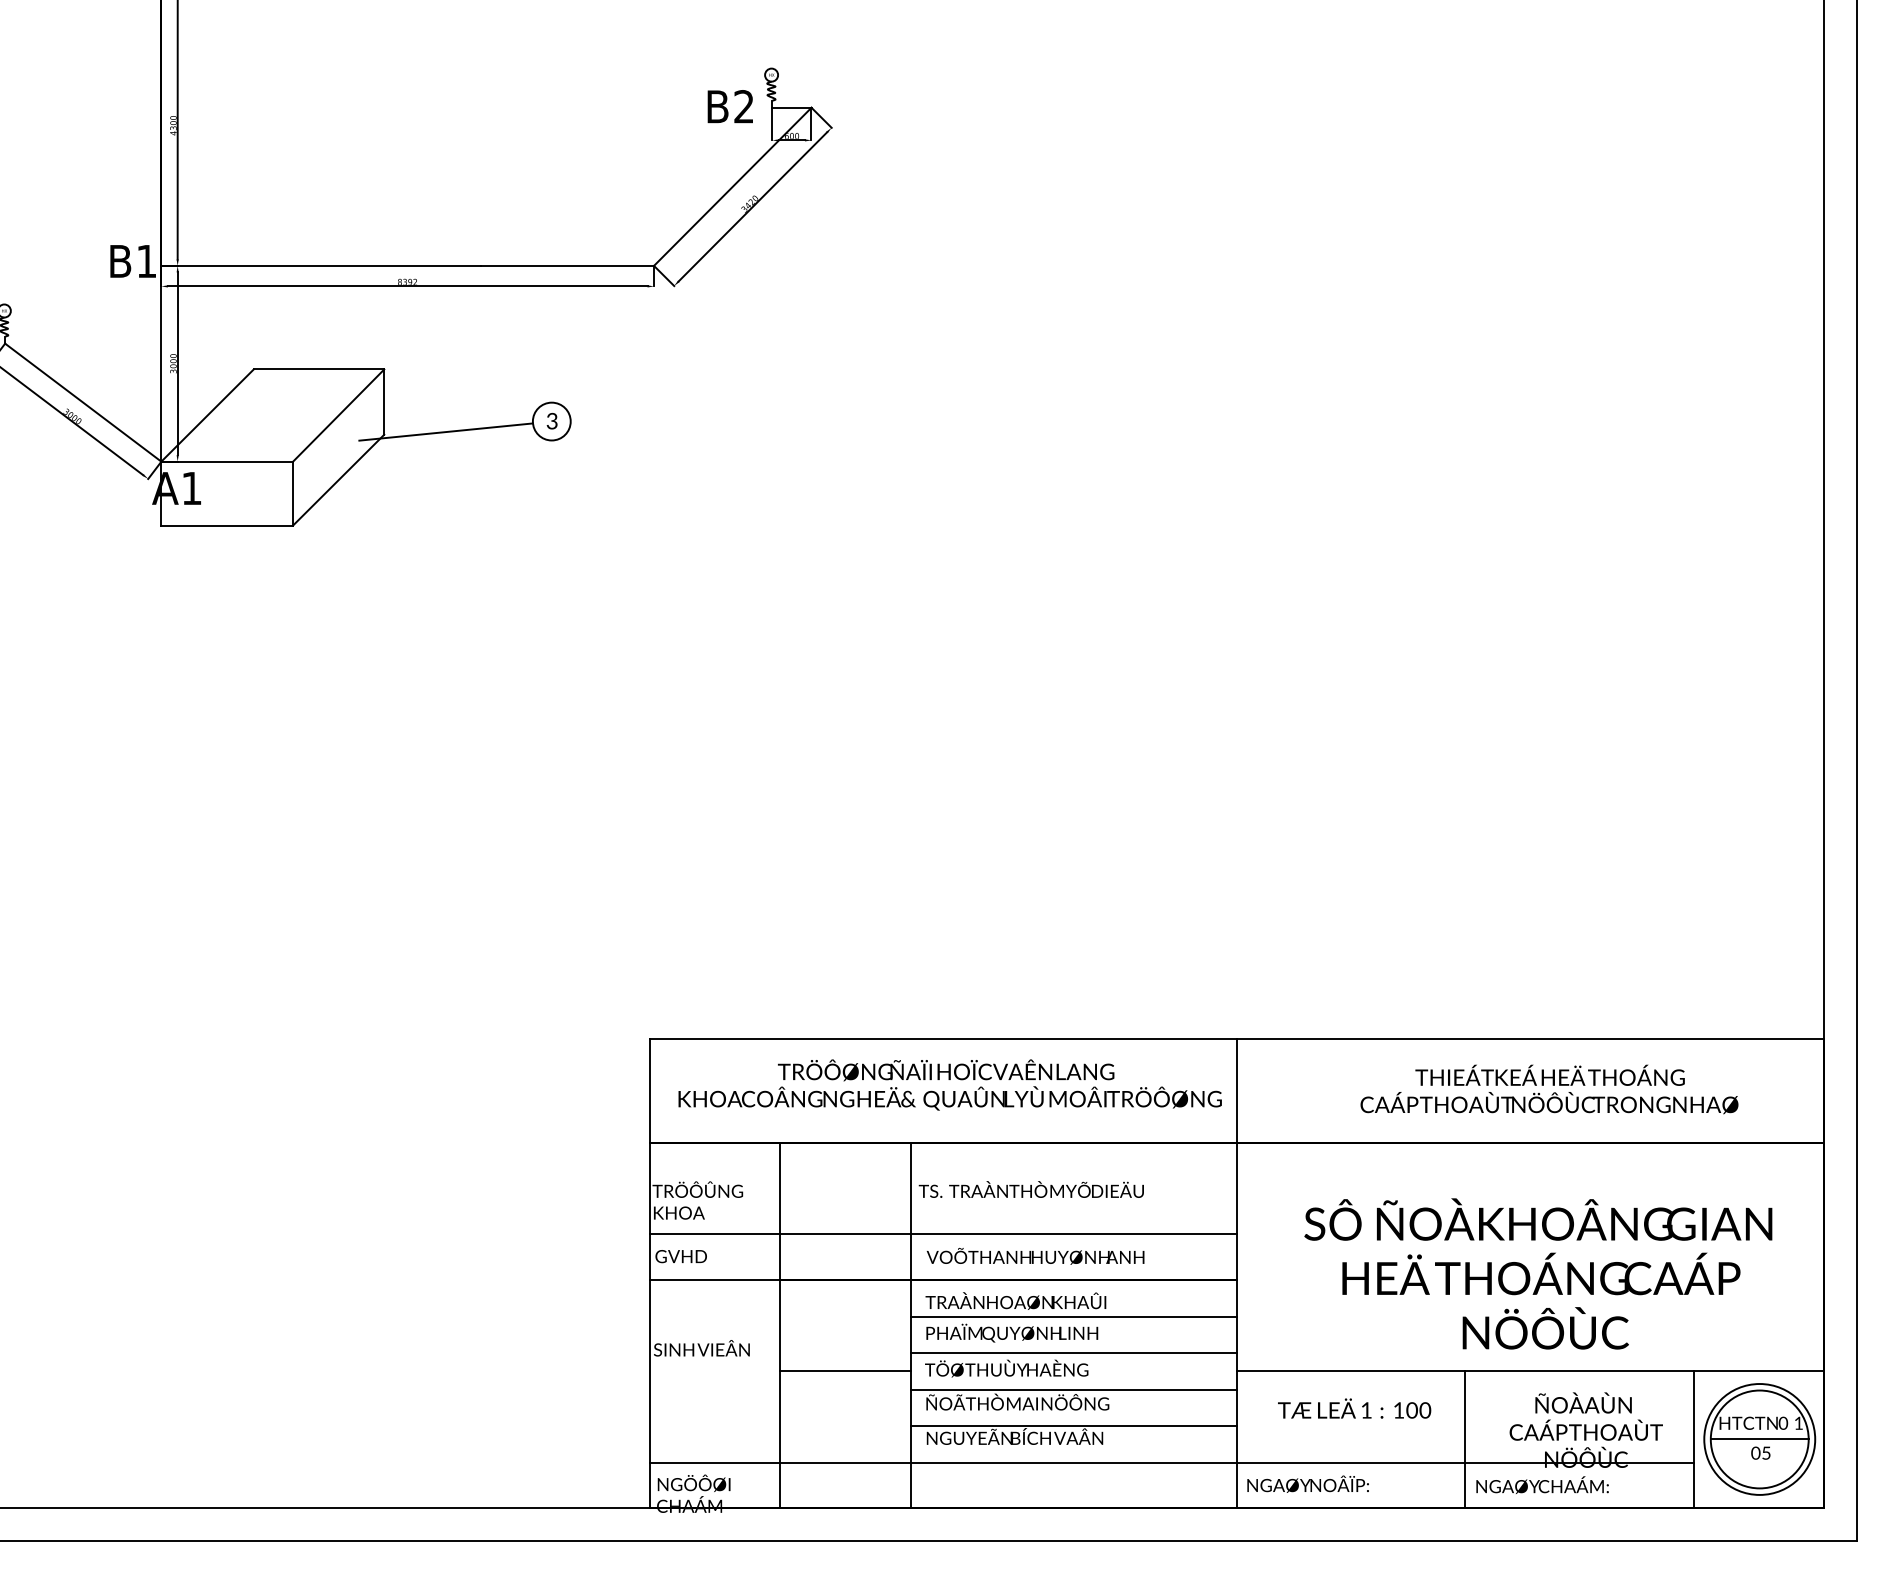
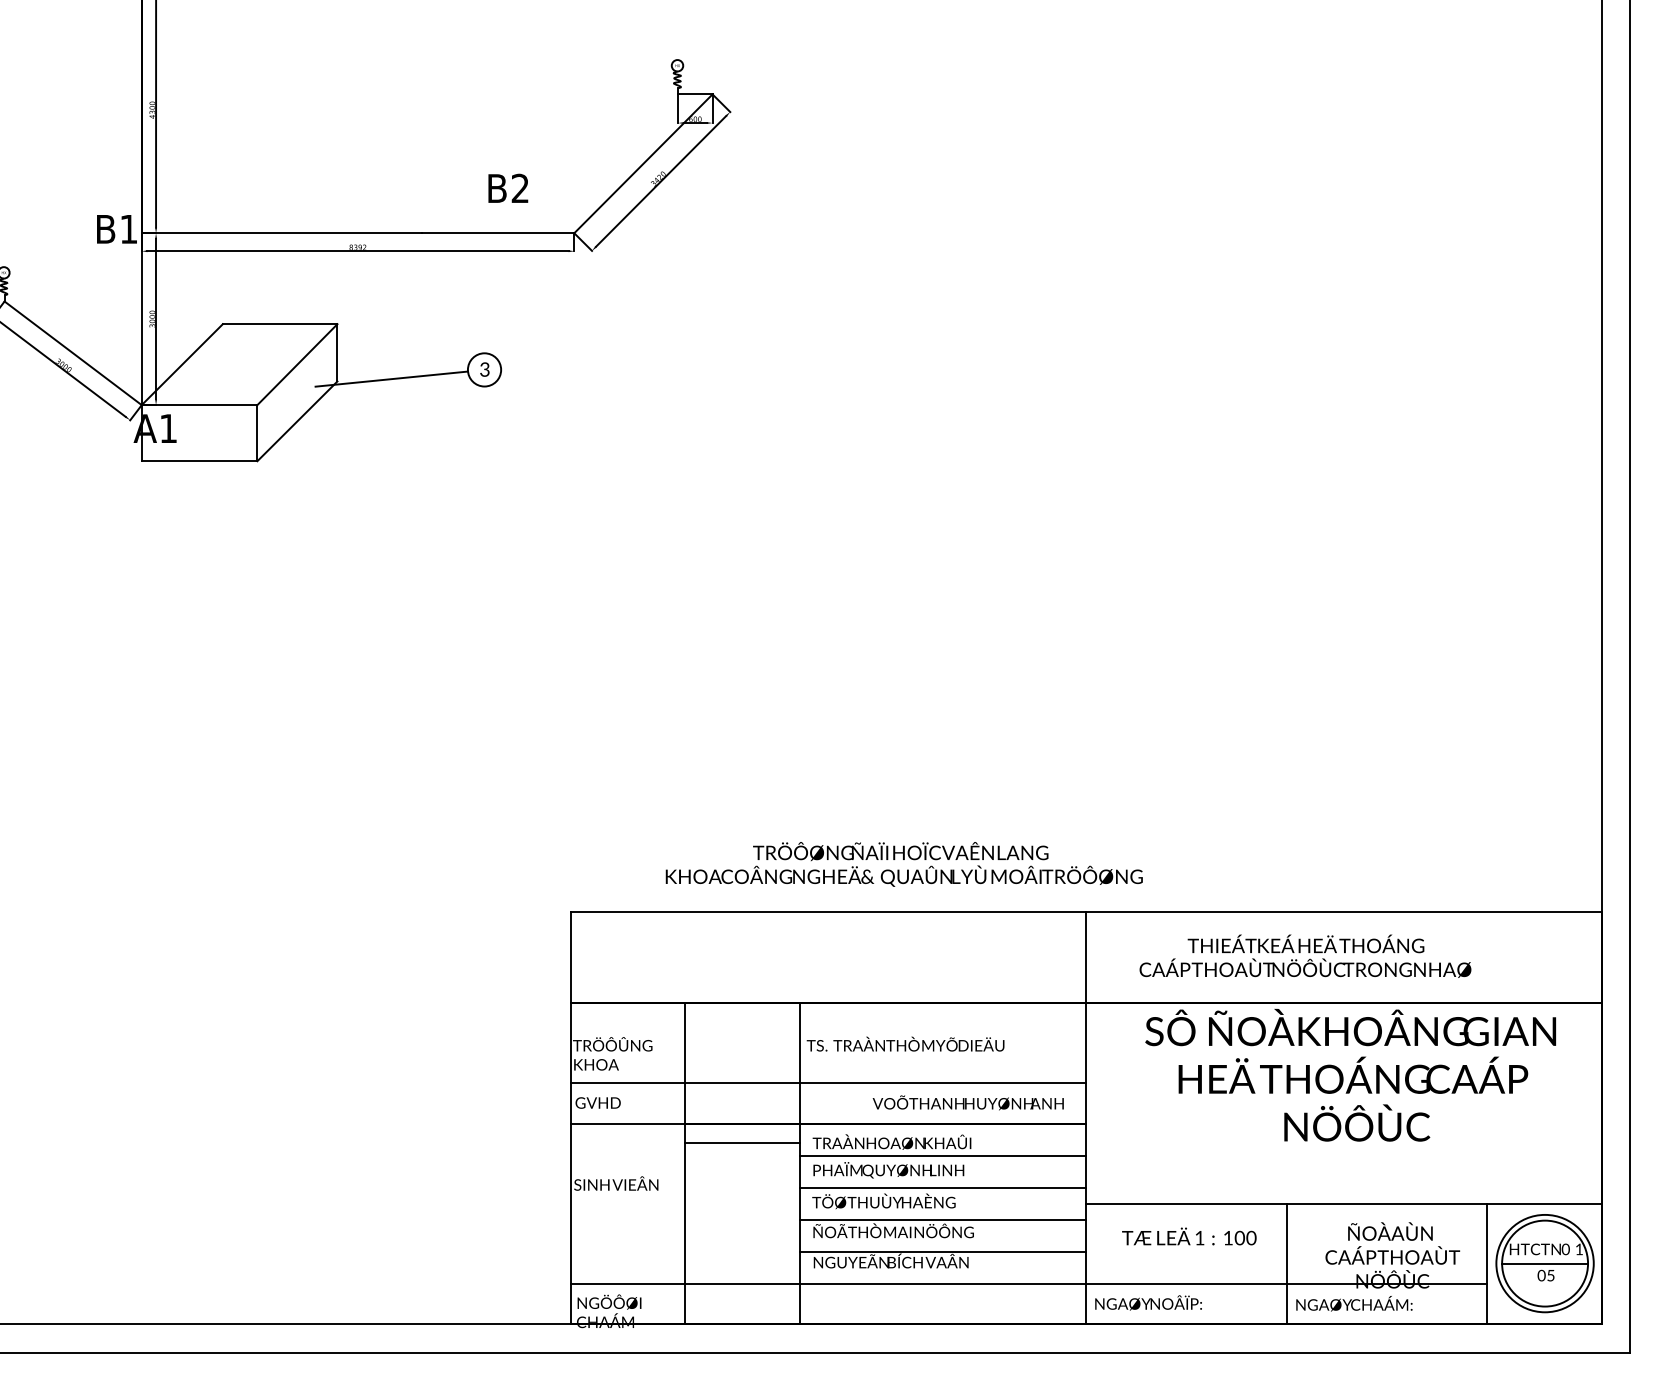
text: (730, 105) -> (508, 187), moved
text: (949, 1085) -> (903, 864), moved
text: (1549, 1088) -> (1305, 955), moved
text: (1034, 1255) -> (967, 1102), moved
text: (1538, 1274) -> (1350, 1075), moved
line: (845, 1371) -> (742, 1142), moved

